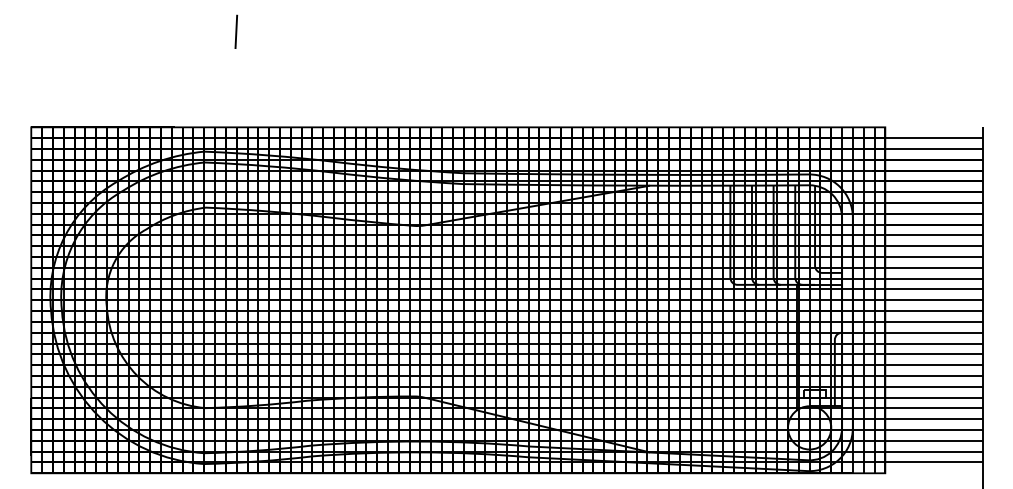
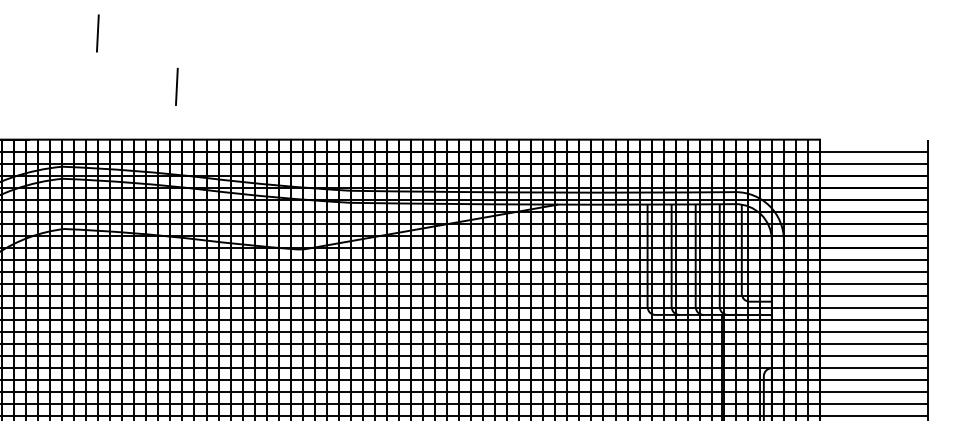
line: (307, 79) -> (177, 86), added

